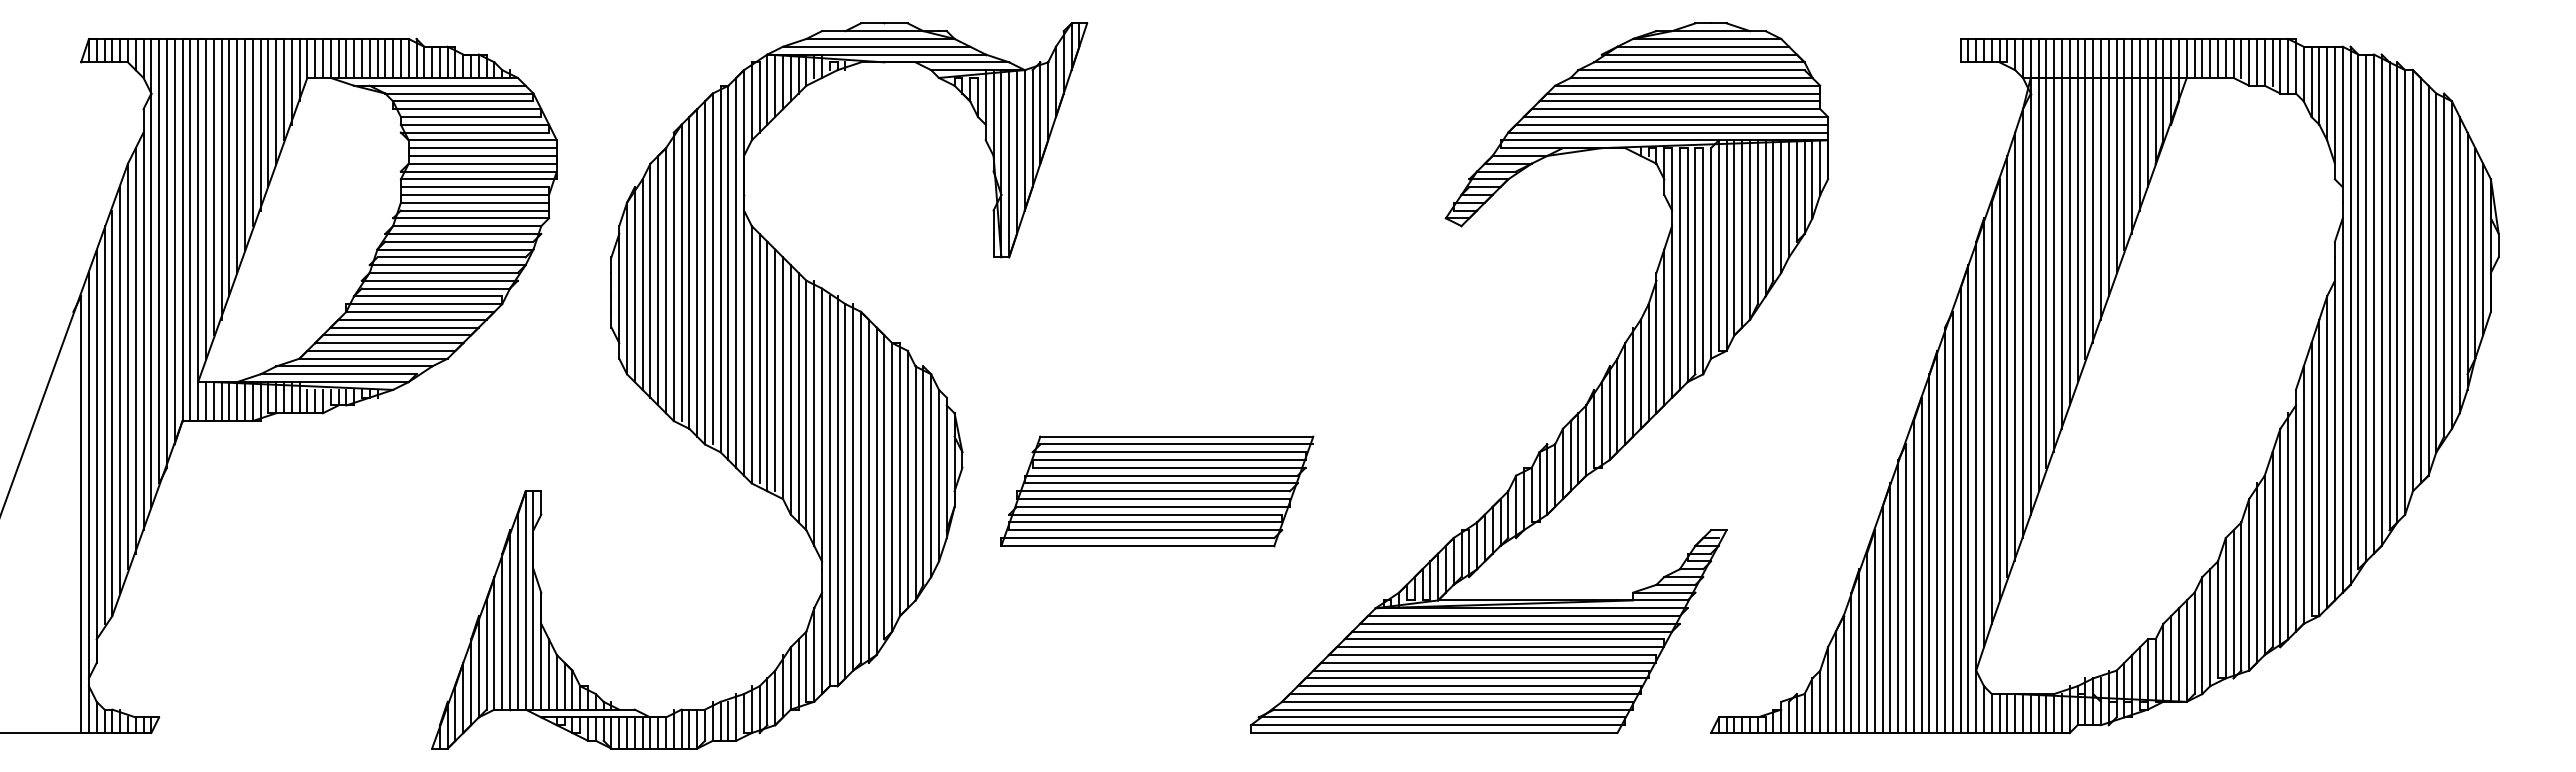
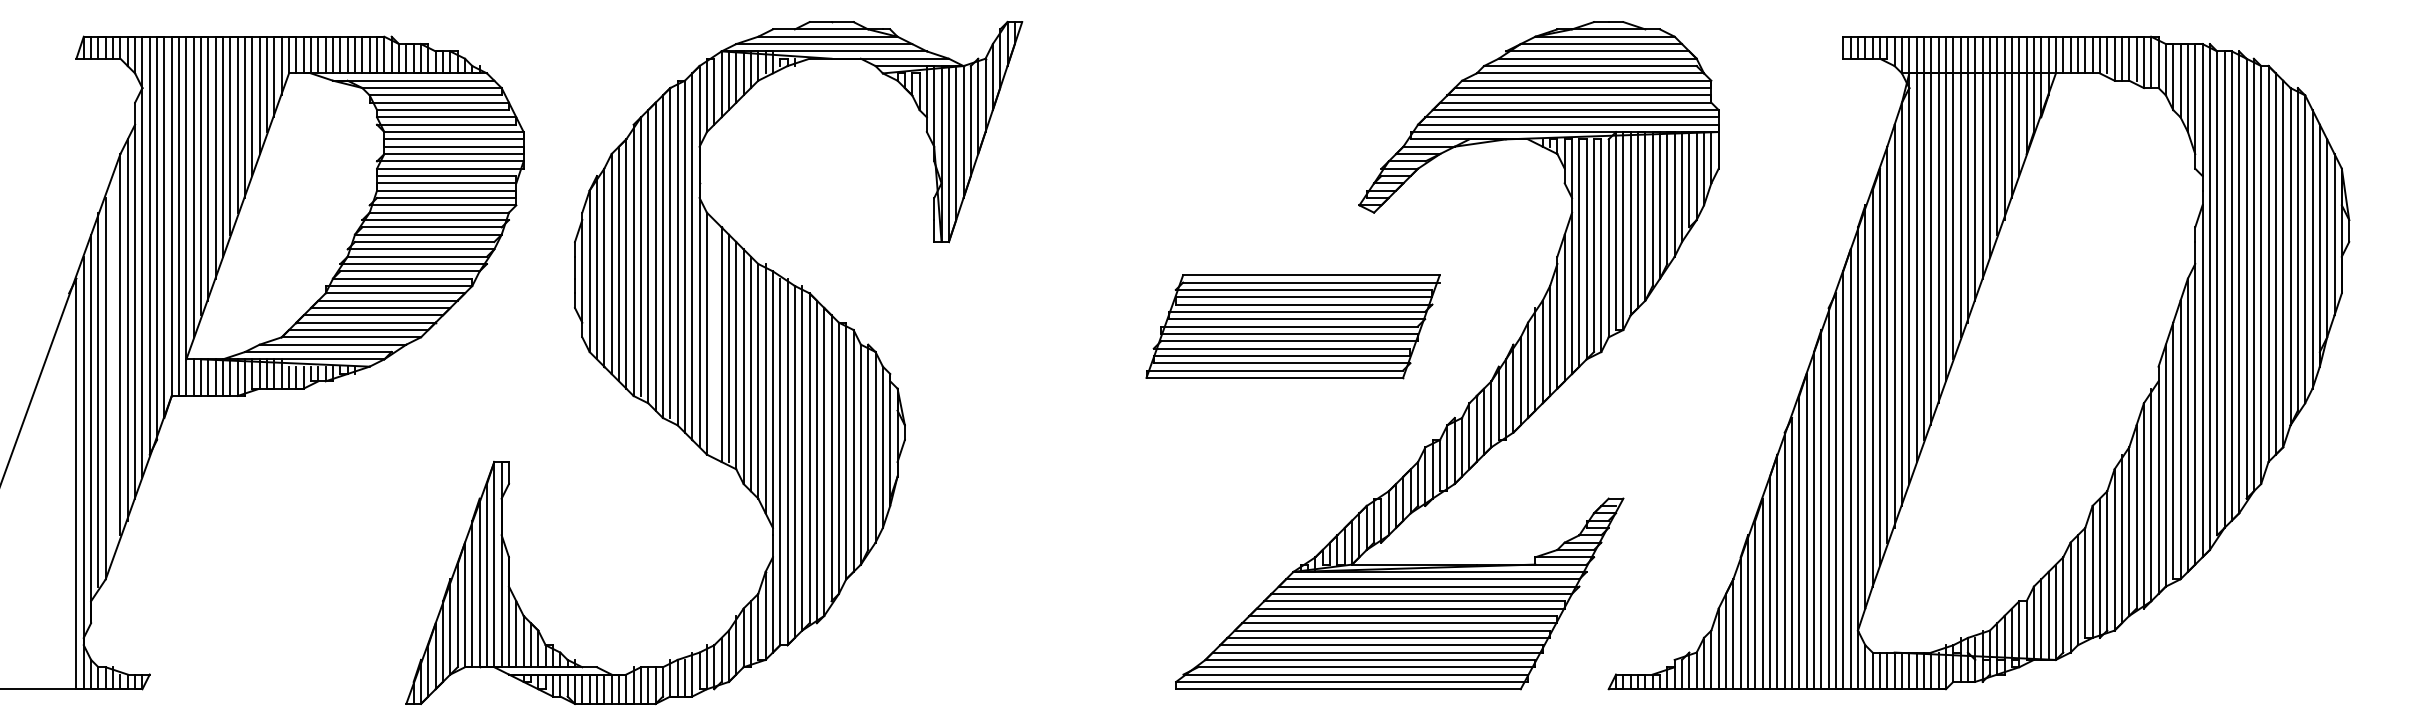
line: (759, 358) -> (714, 337), removed
line: (120, 389) -> (113, 366), removed
part: (1157, 491) -> (1293, 326), moved

